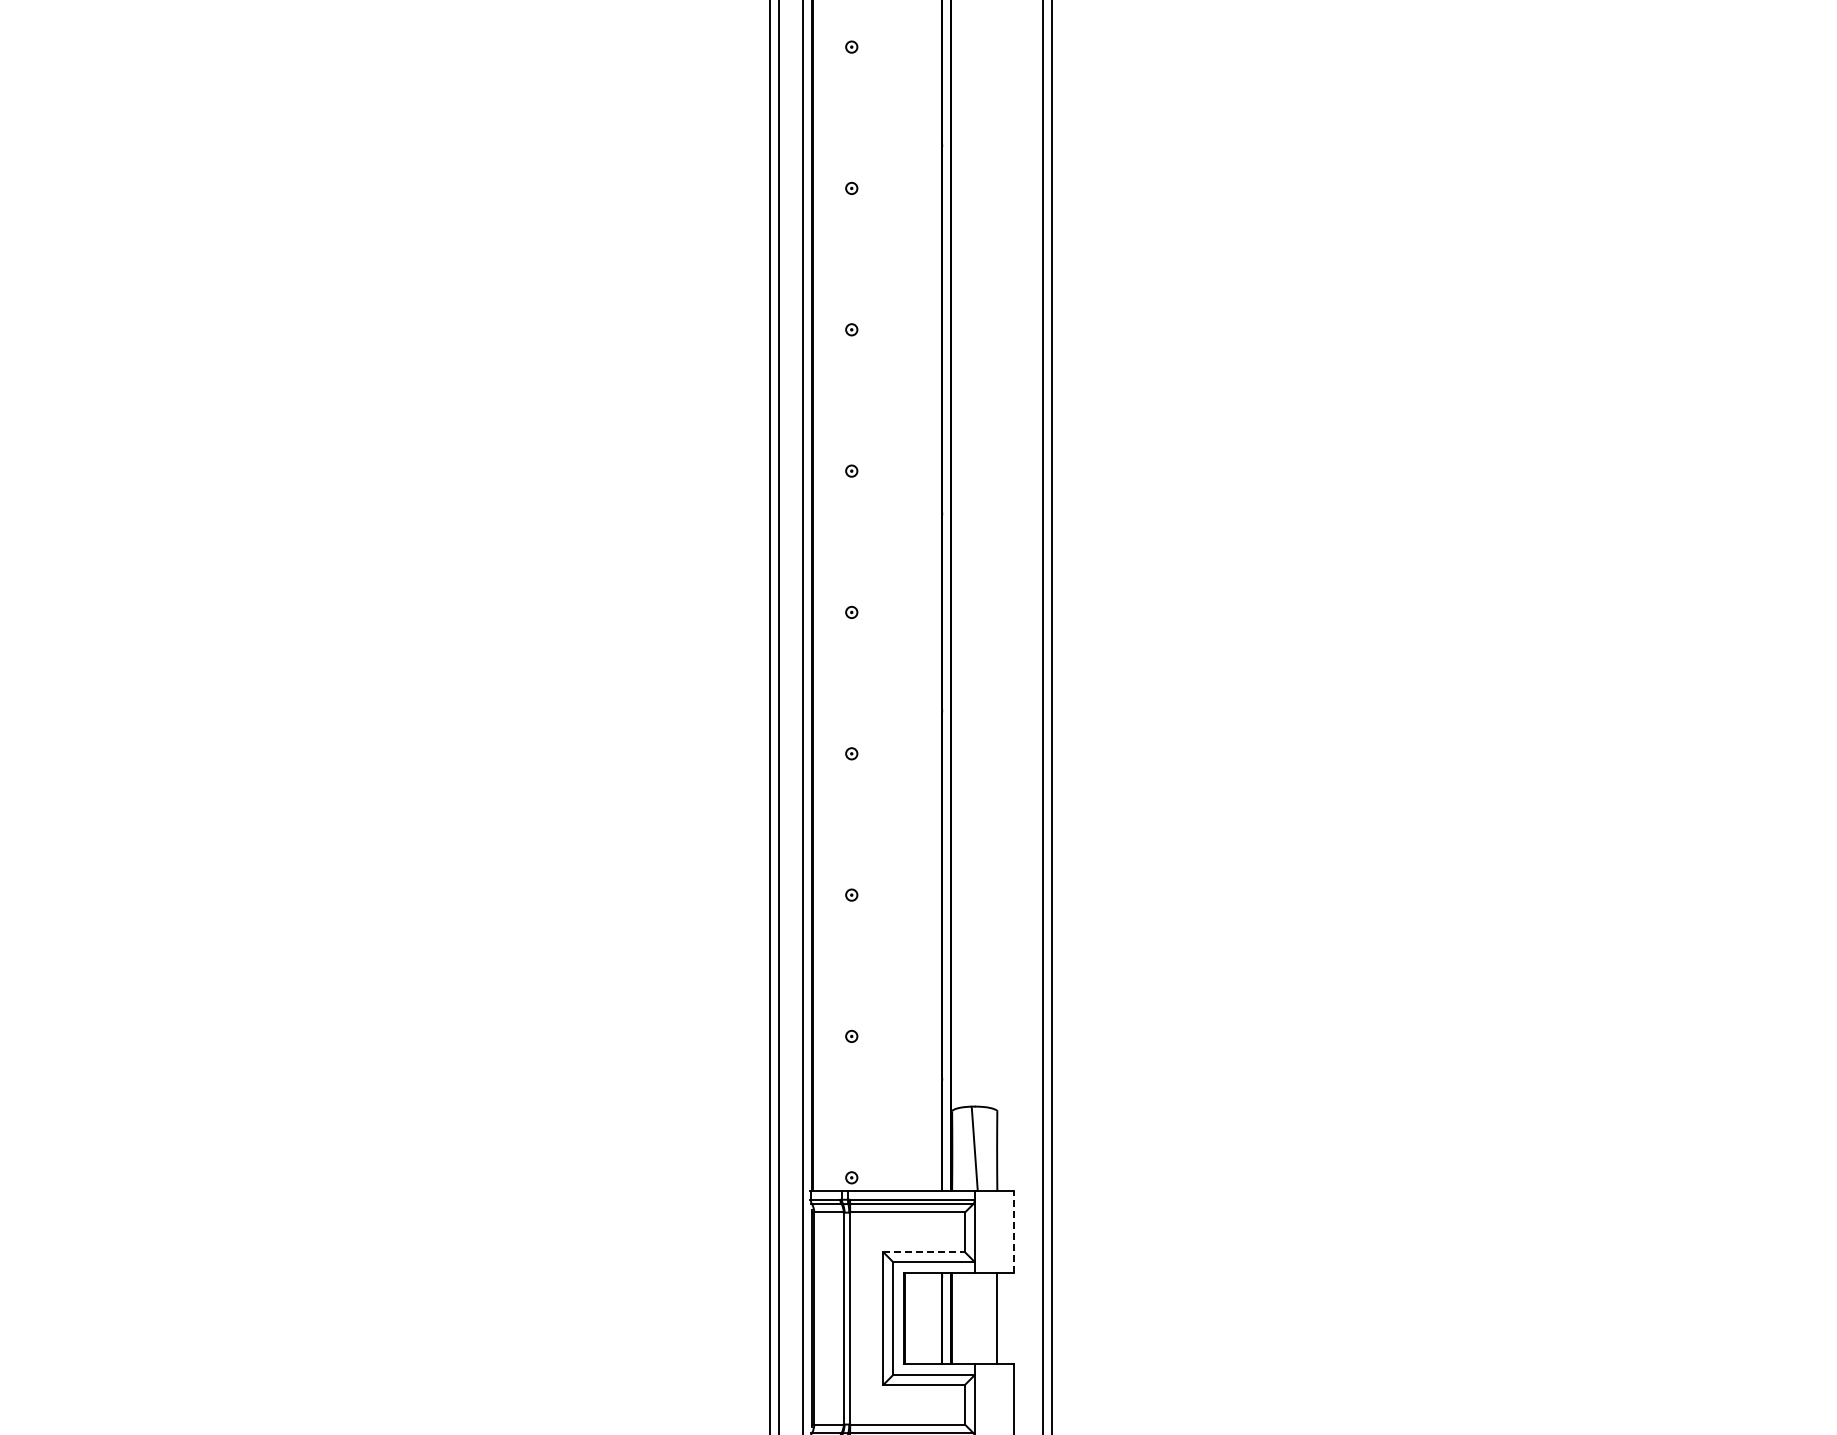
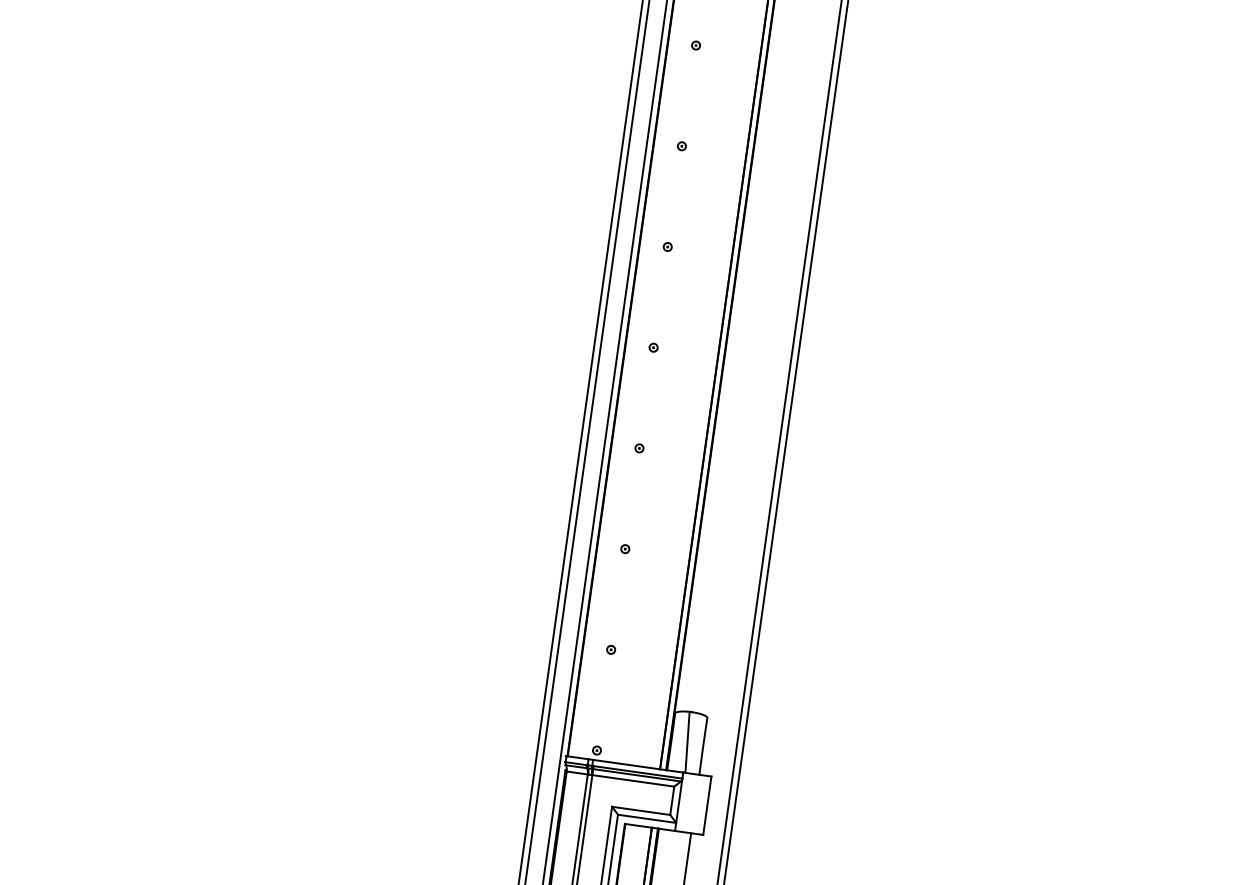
line: (1014, 1232) -> (707, 805), dashed -> solid
line: (924, 1252) -> (641, 811), dashed -> solid

